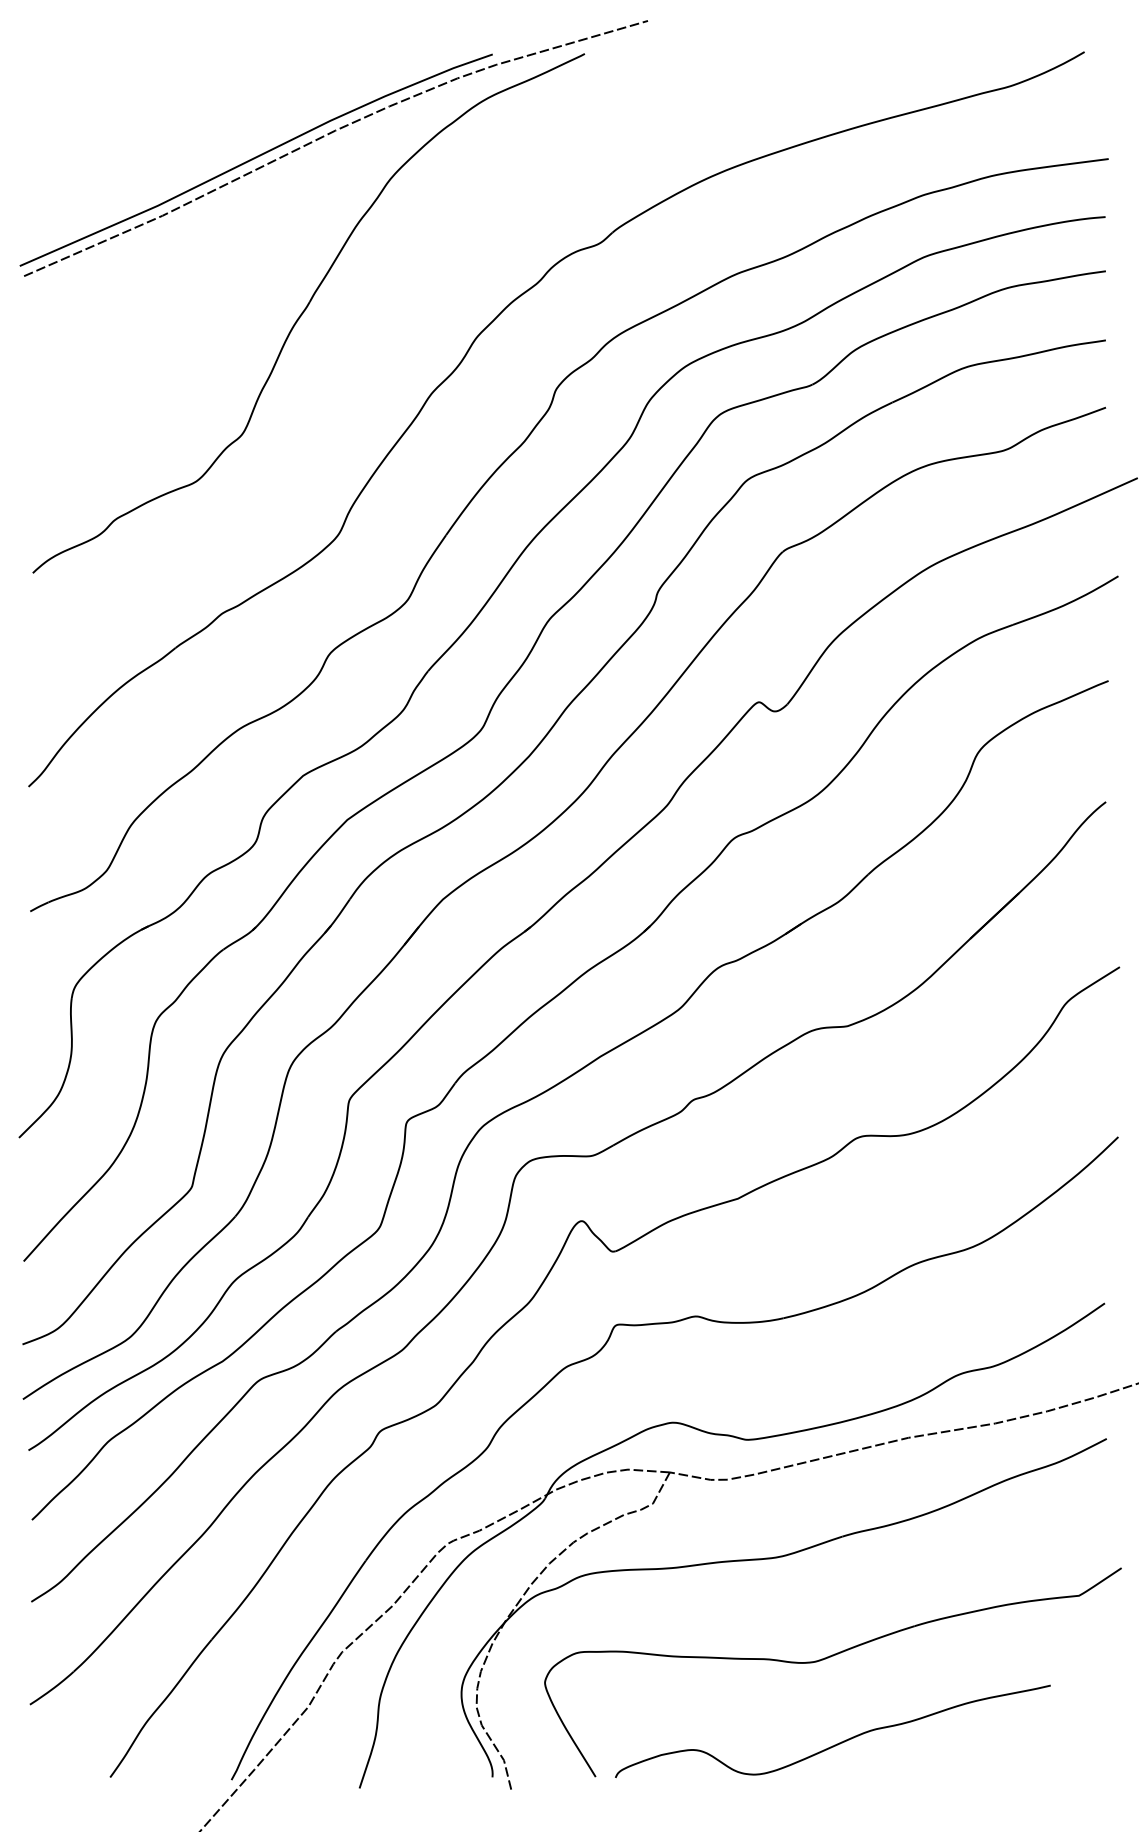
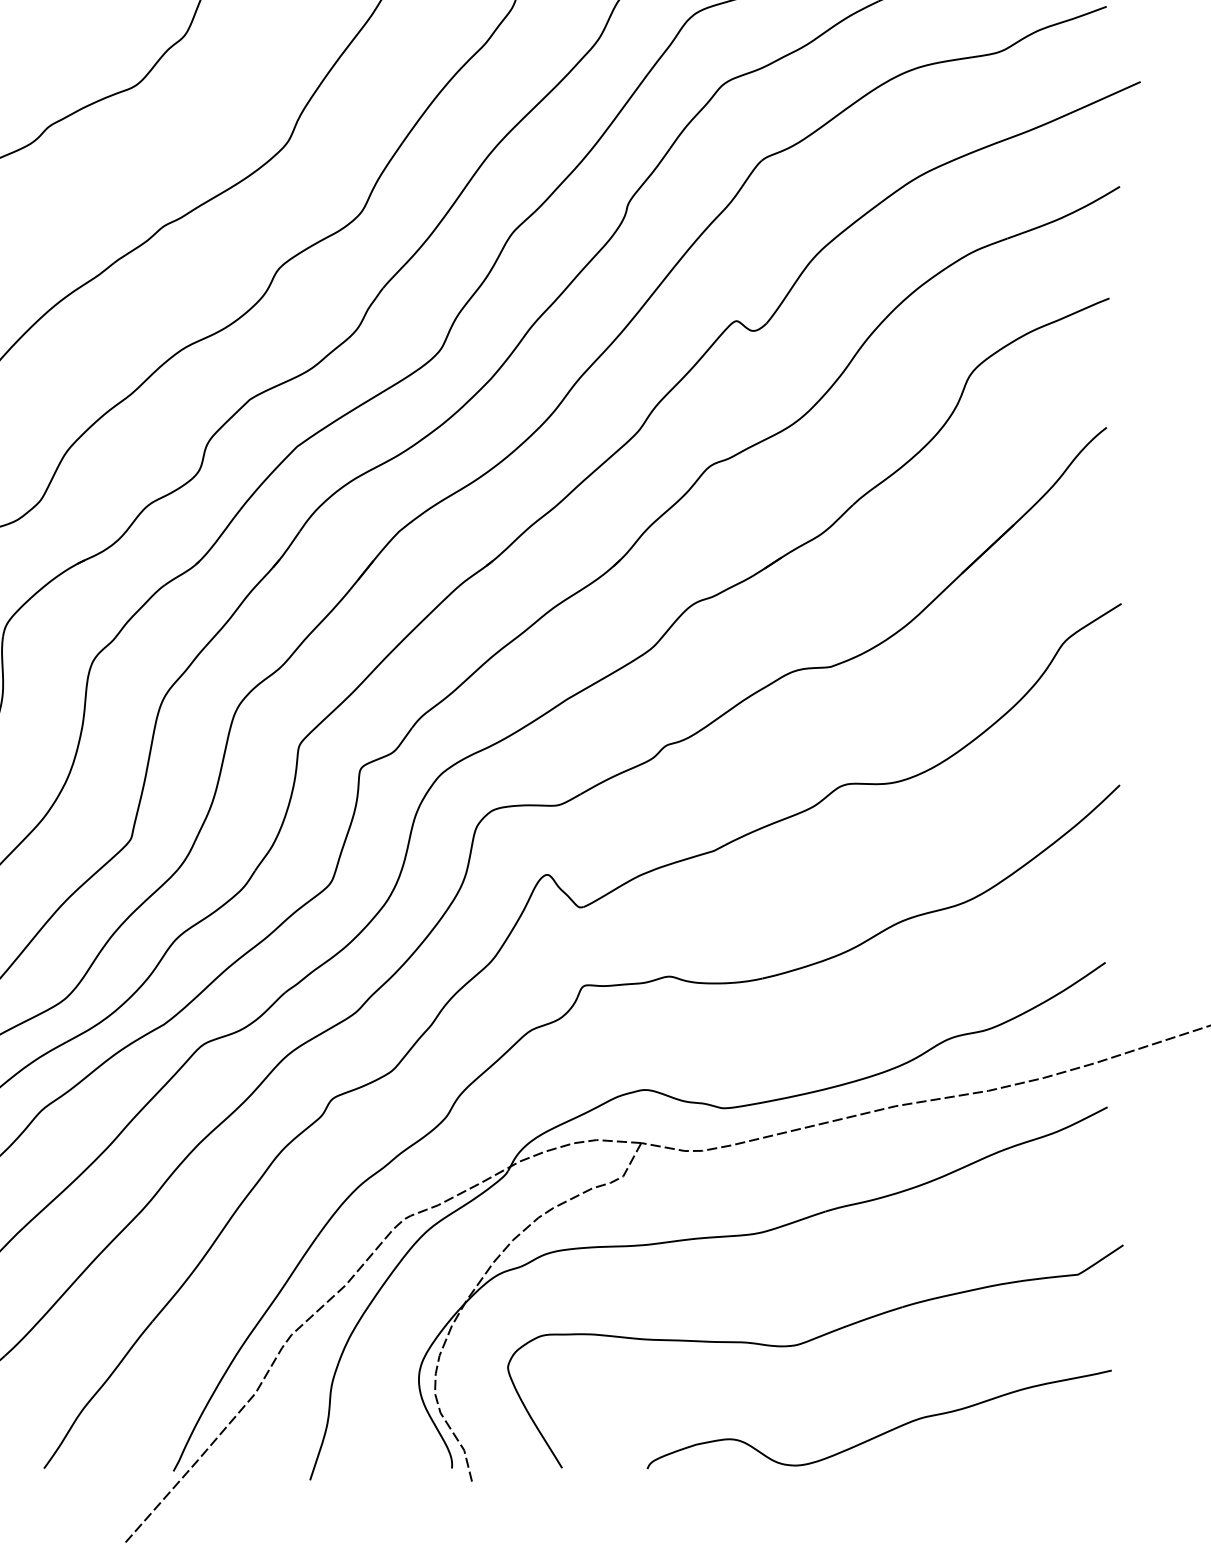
curve: (839, 1742) -> (886, 1431), moved

